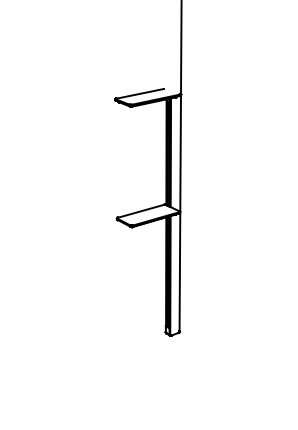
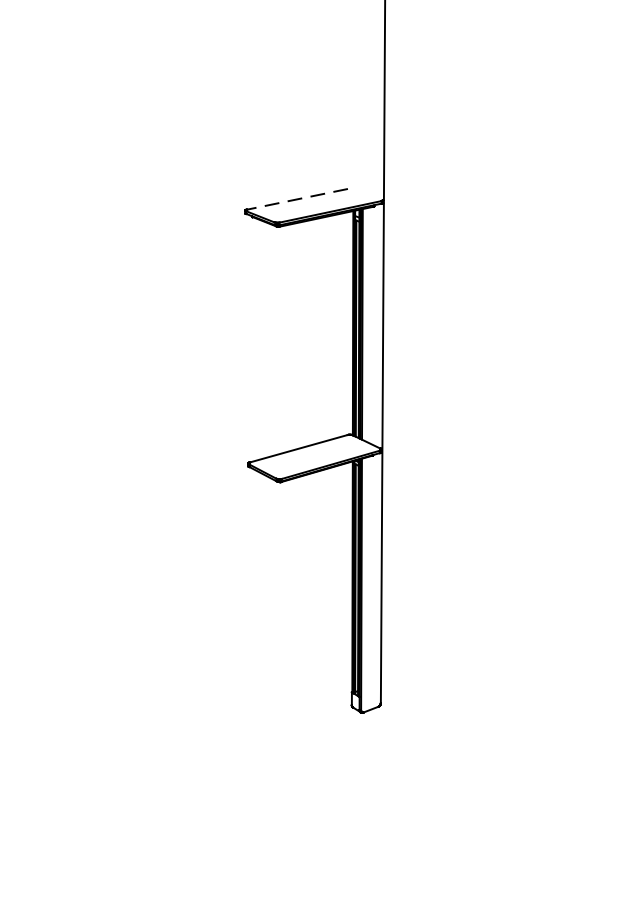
line: (139, 93) -> (295, 198), solid -> dashed

